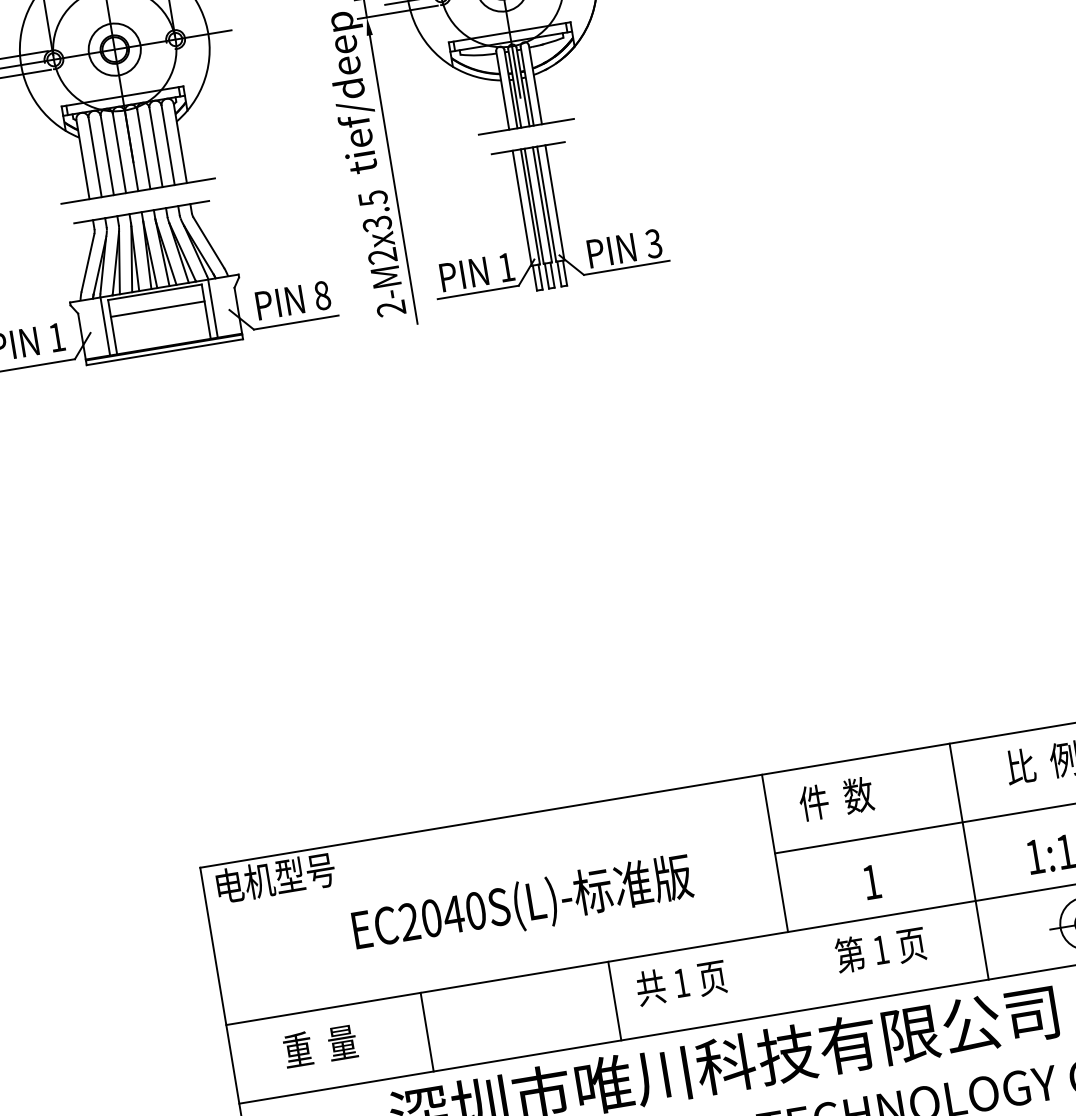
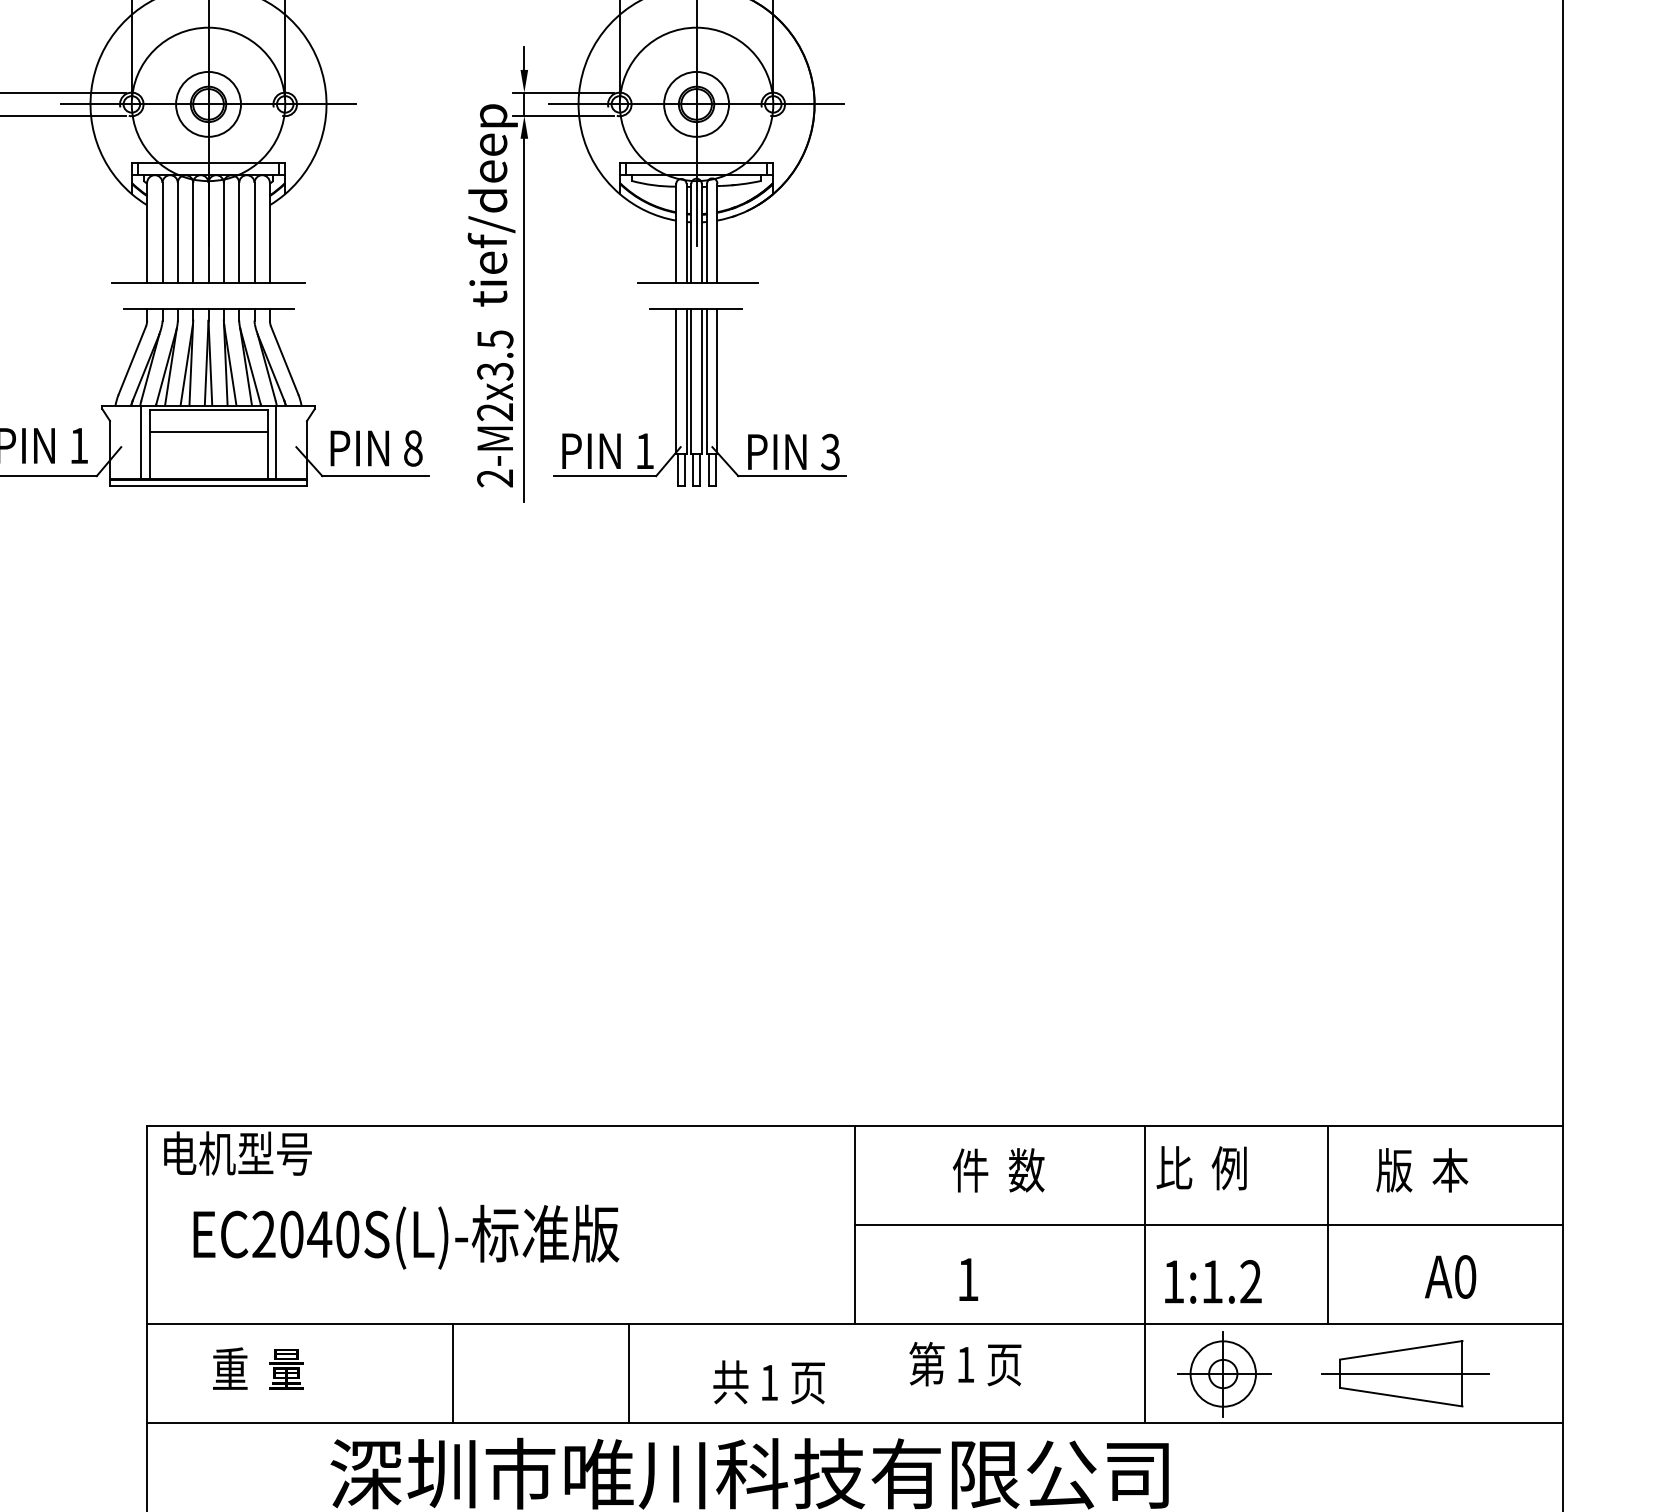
text: (836, 799) -> (998, 1170), moved
line: (968, 861) -> (1144, 1273), moved
text: (522, 904) -> (406, 1236), moved
text: (680, 982) -> (768, 1382), moved
line: (427, 1031) -> (453, 1372), moved

